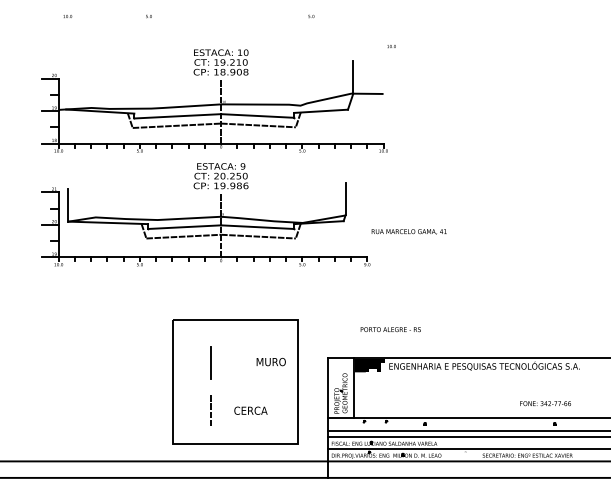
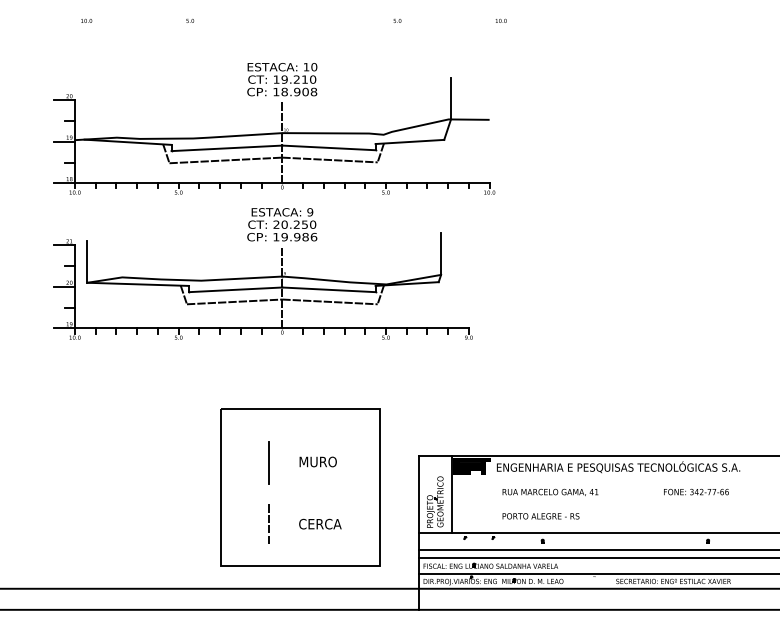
text: (391, 46) -> (501, 20), moved
text: (408, 231) -> (549, 491), moved
text: (390, 329) -> (540, 516), moved
text: (270, 361) -> (317, 461), moved
text: (545, 403) -> (696, 491), moved

